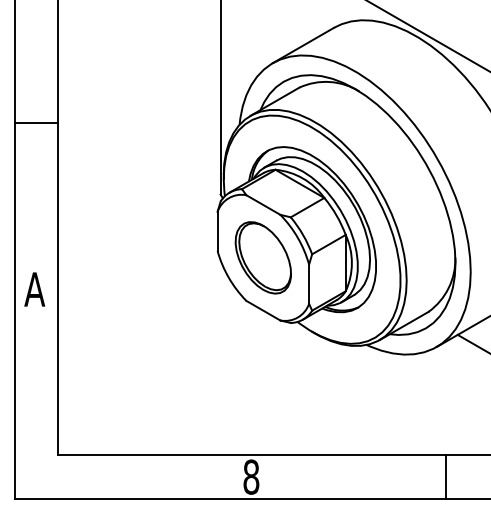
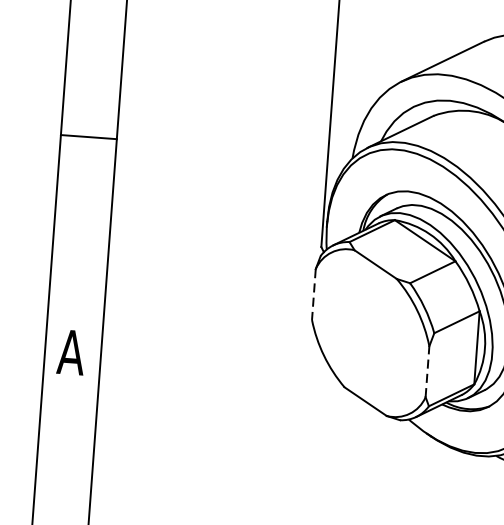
line: (217, 231) -> (313, 294), solid -> dashed
part: (262, 257) -> (369, 332), removed
line: (309, 284) -> (427, 372), solid -> dashed

